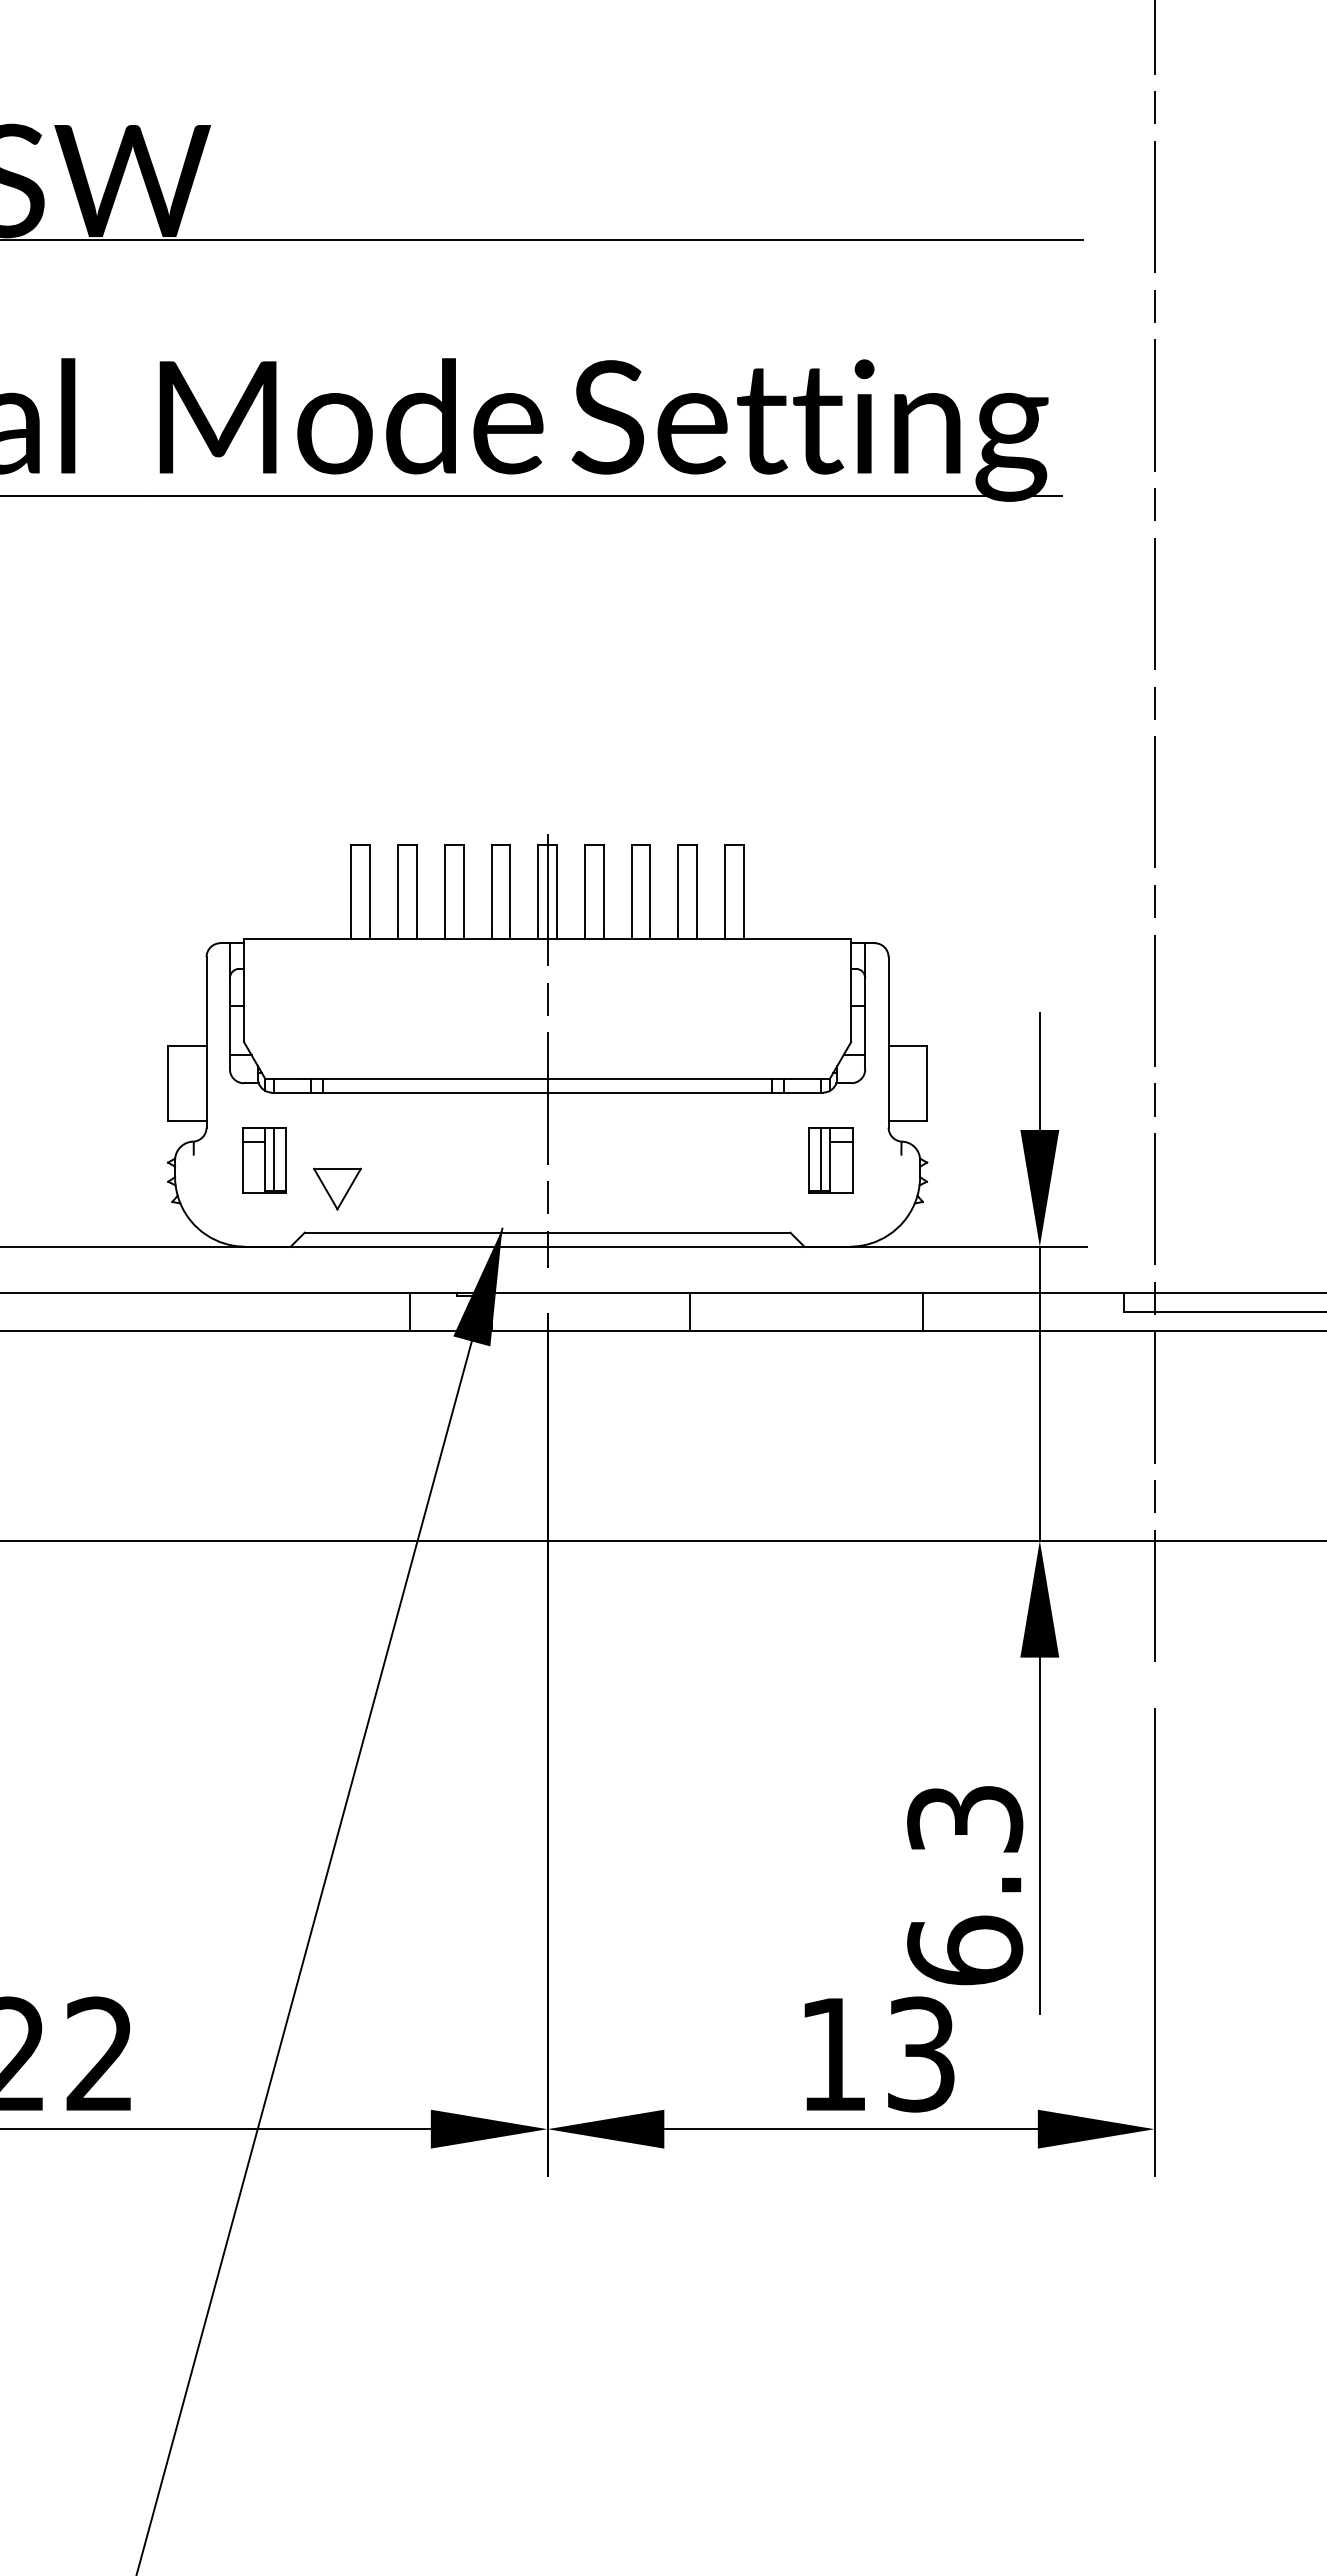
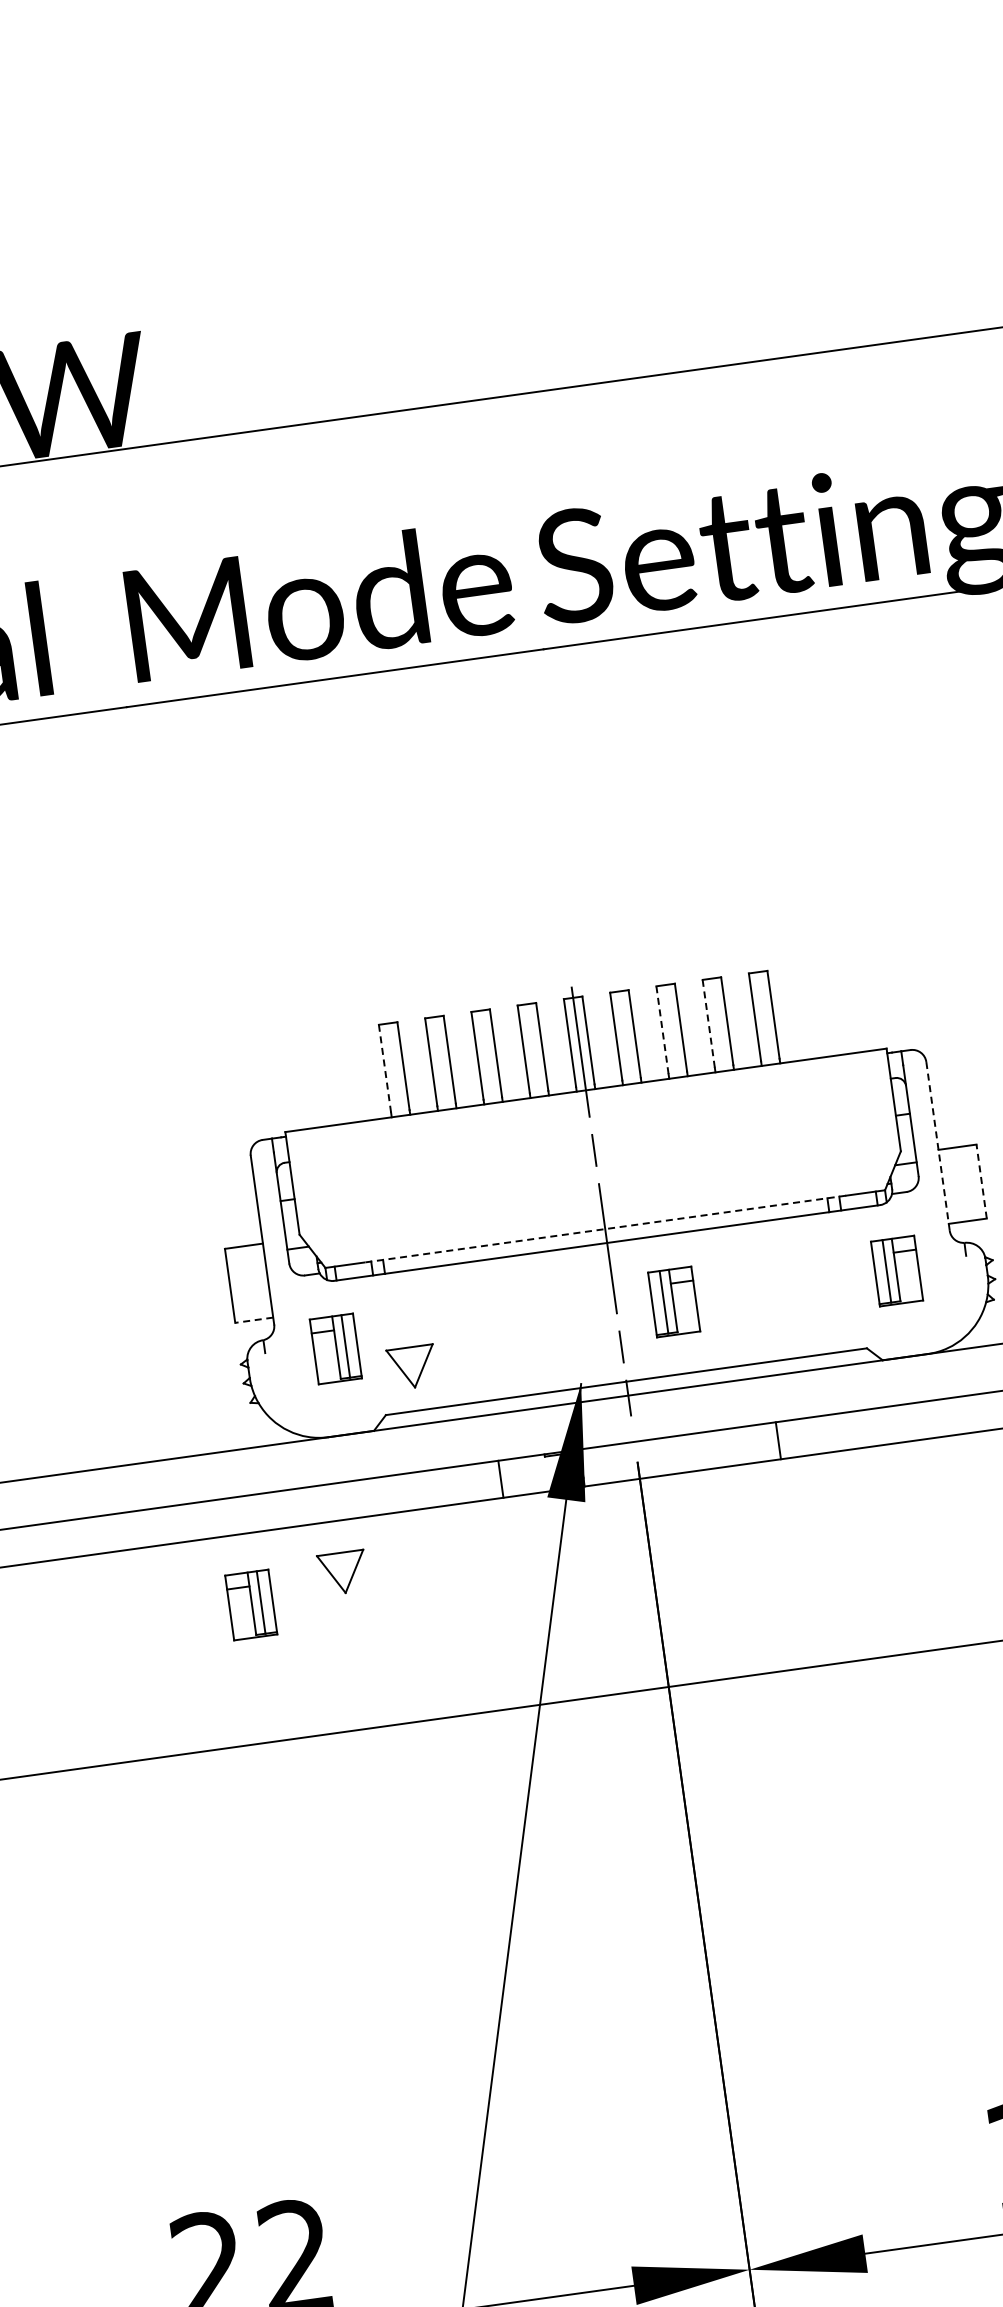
line: (351, 889) -> (385, 1068), solid -> dashed
line: (631, 889) -> (662, 1030), solid -> dashed
line: (678, 889) -> (708, 1023), solid -> dashed
line: (888, 1041) -> (937, 1145), solid -> dashed
line: (547, 1078) -> (605, 1229), solid -> dashed
line: (926, 1082) -> (981, 1180), solid -> dashed
line: (186, 1120) -> (253, 1320), solid -> dashed
part: (605, 1160) -> (673, 1302), added
part: (240, 1382) -> (342, 1572), added
part: (145, 1402) -> (251, 1605), added

